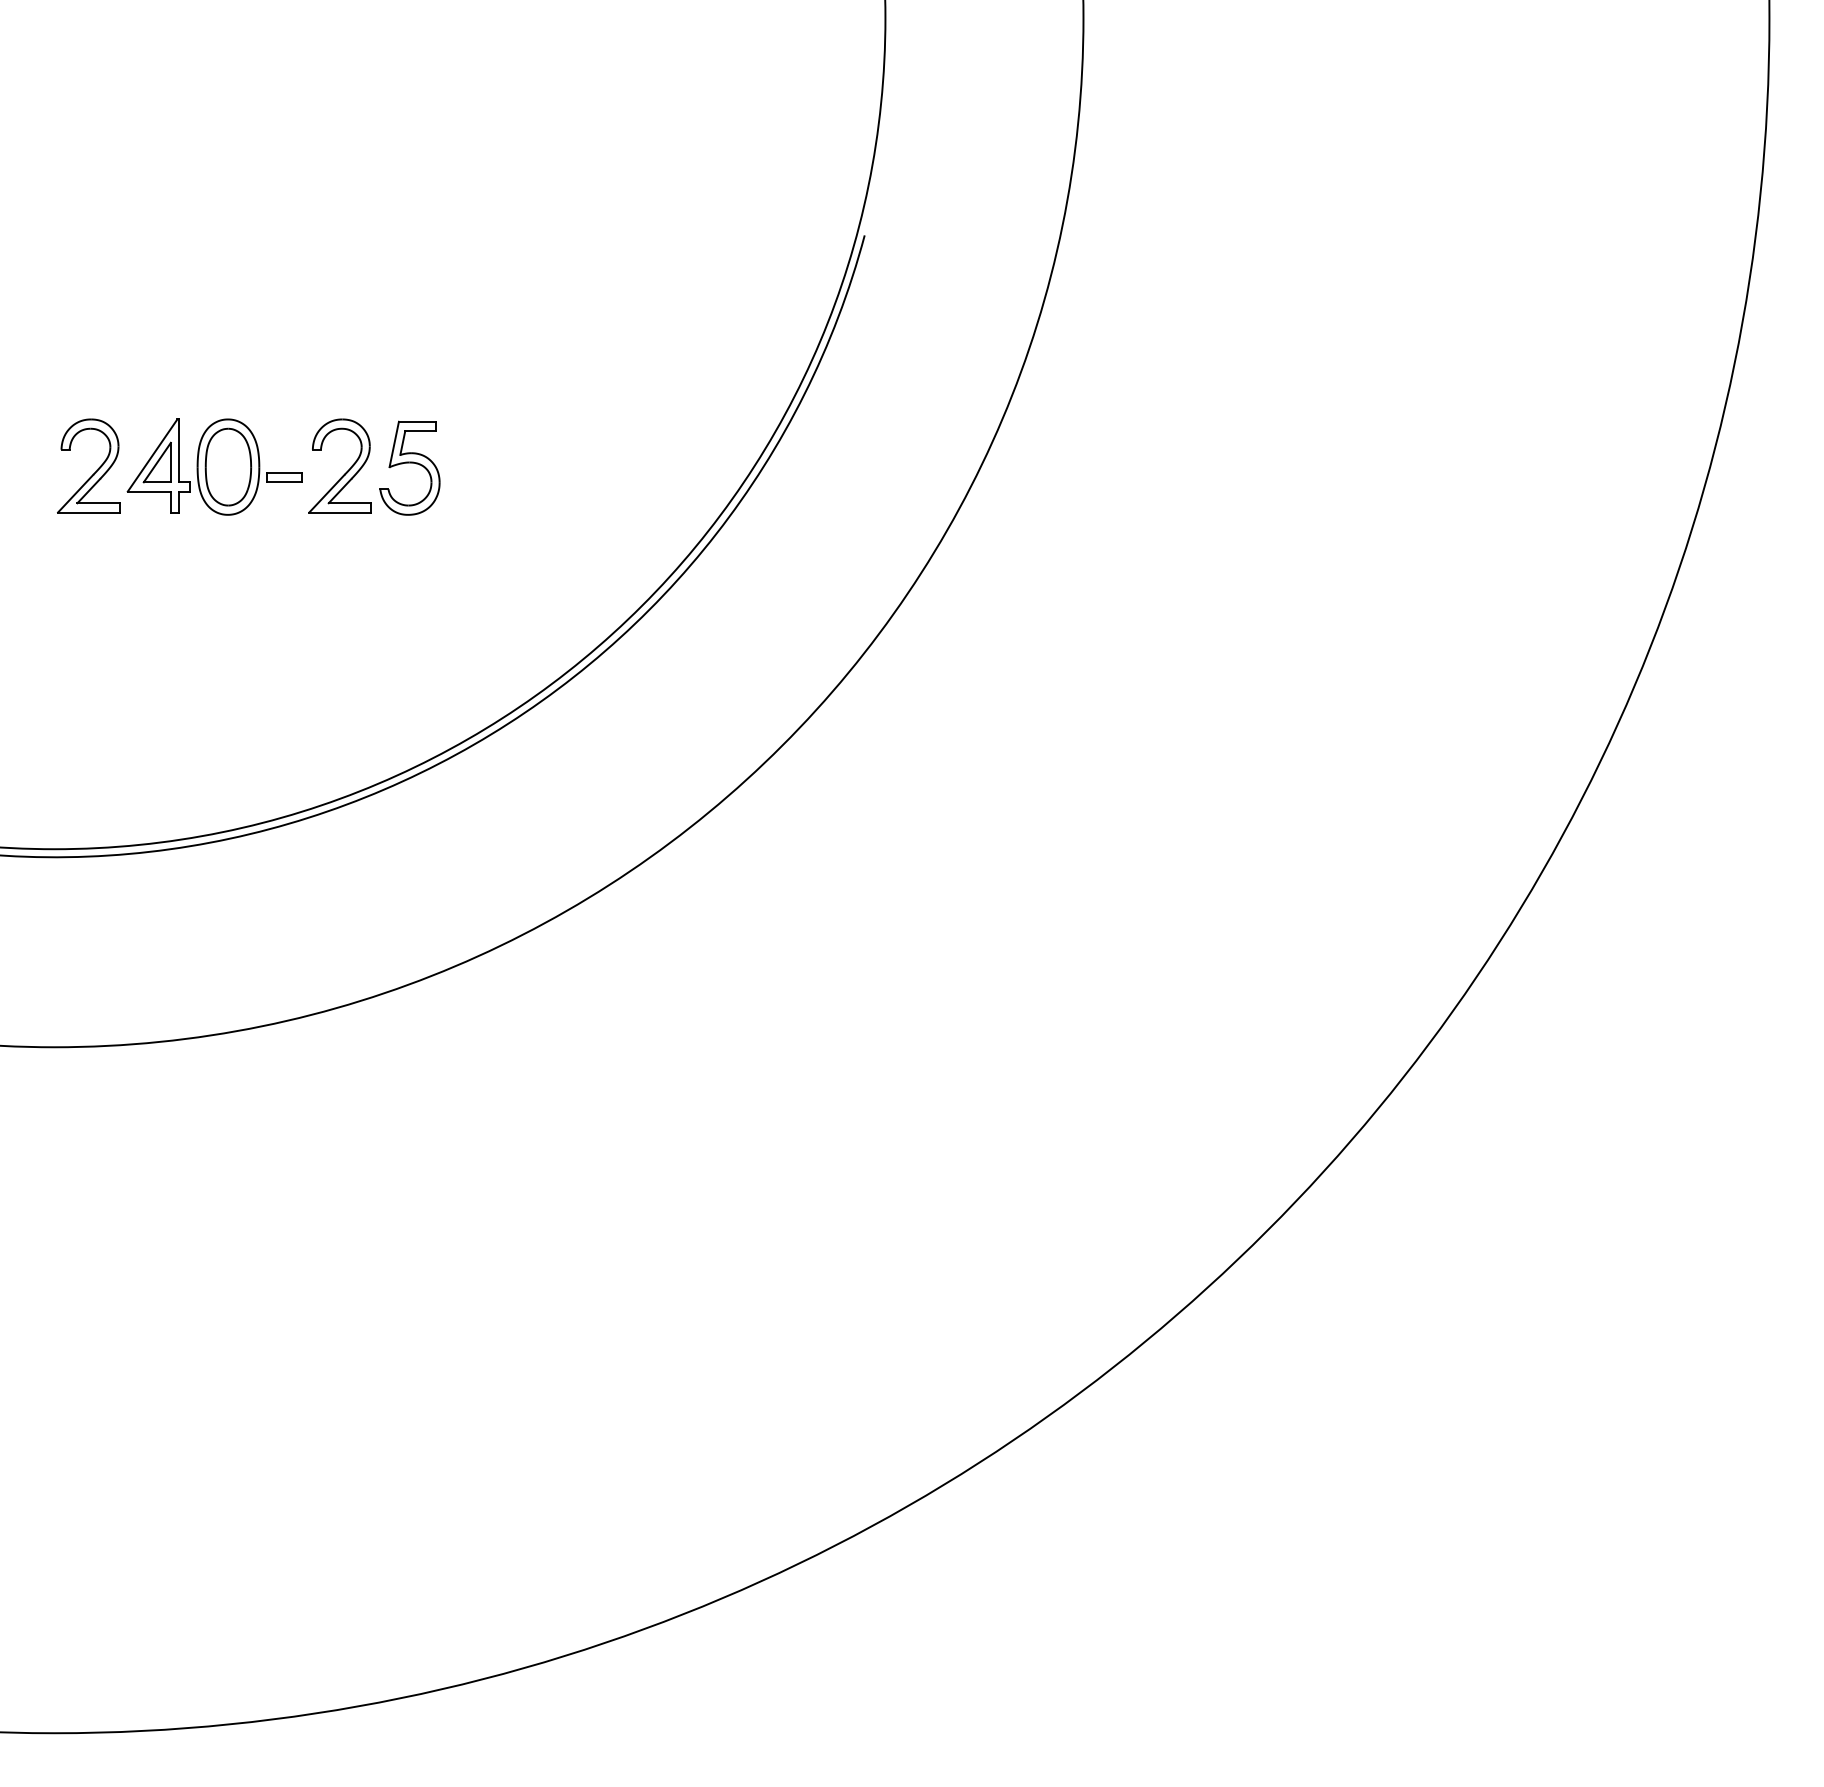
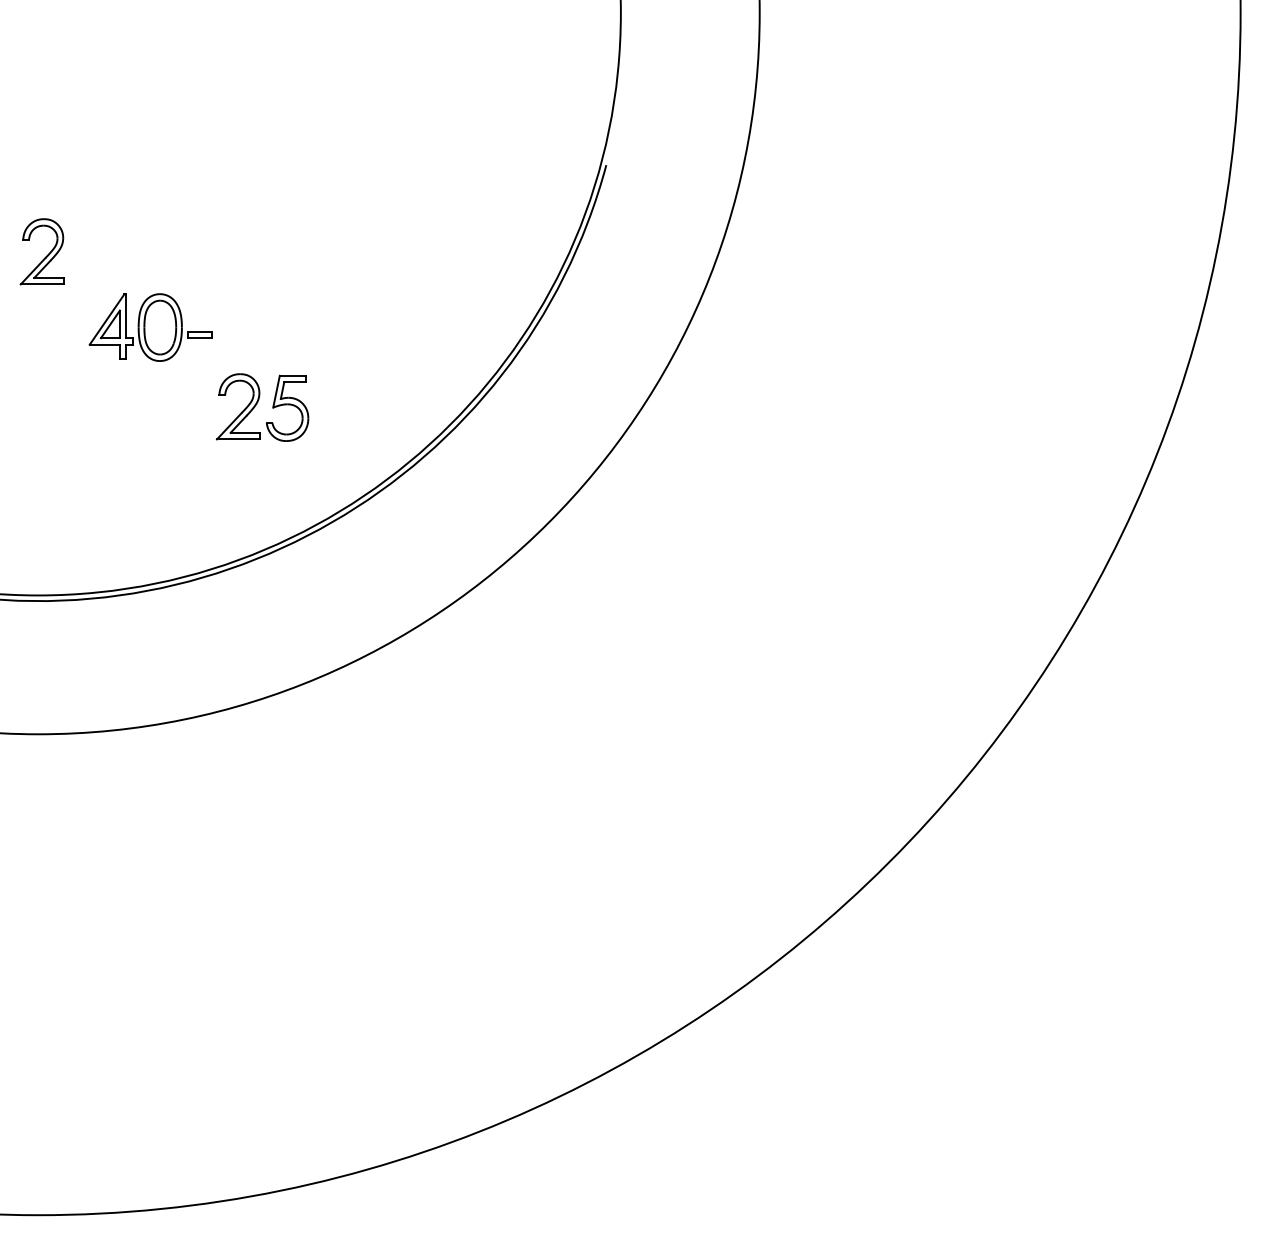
part: (374, 467) -> (262, 407), moved
part: (94, 471) -> (46, 255), moved

